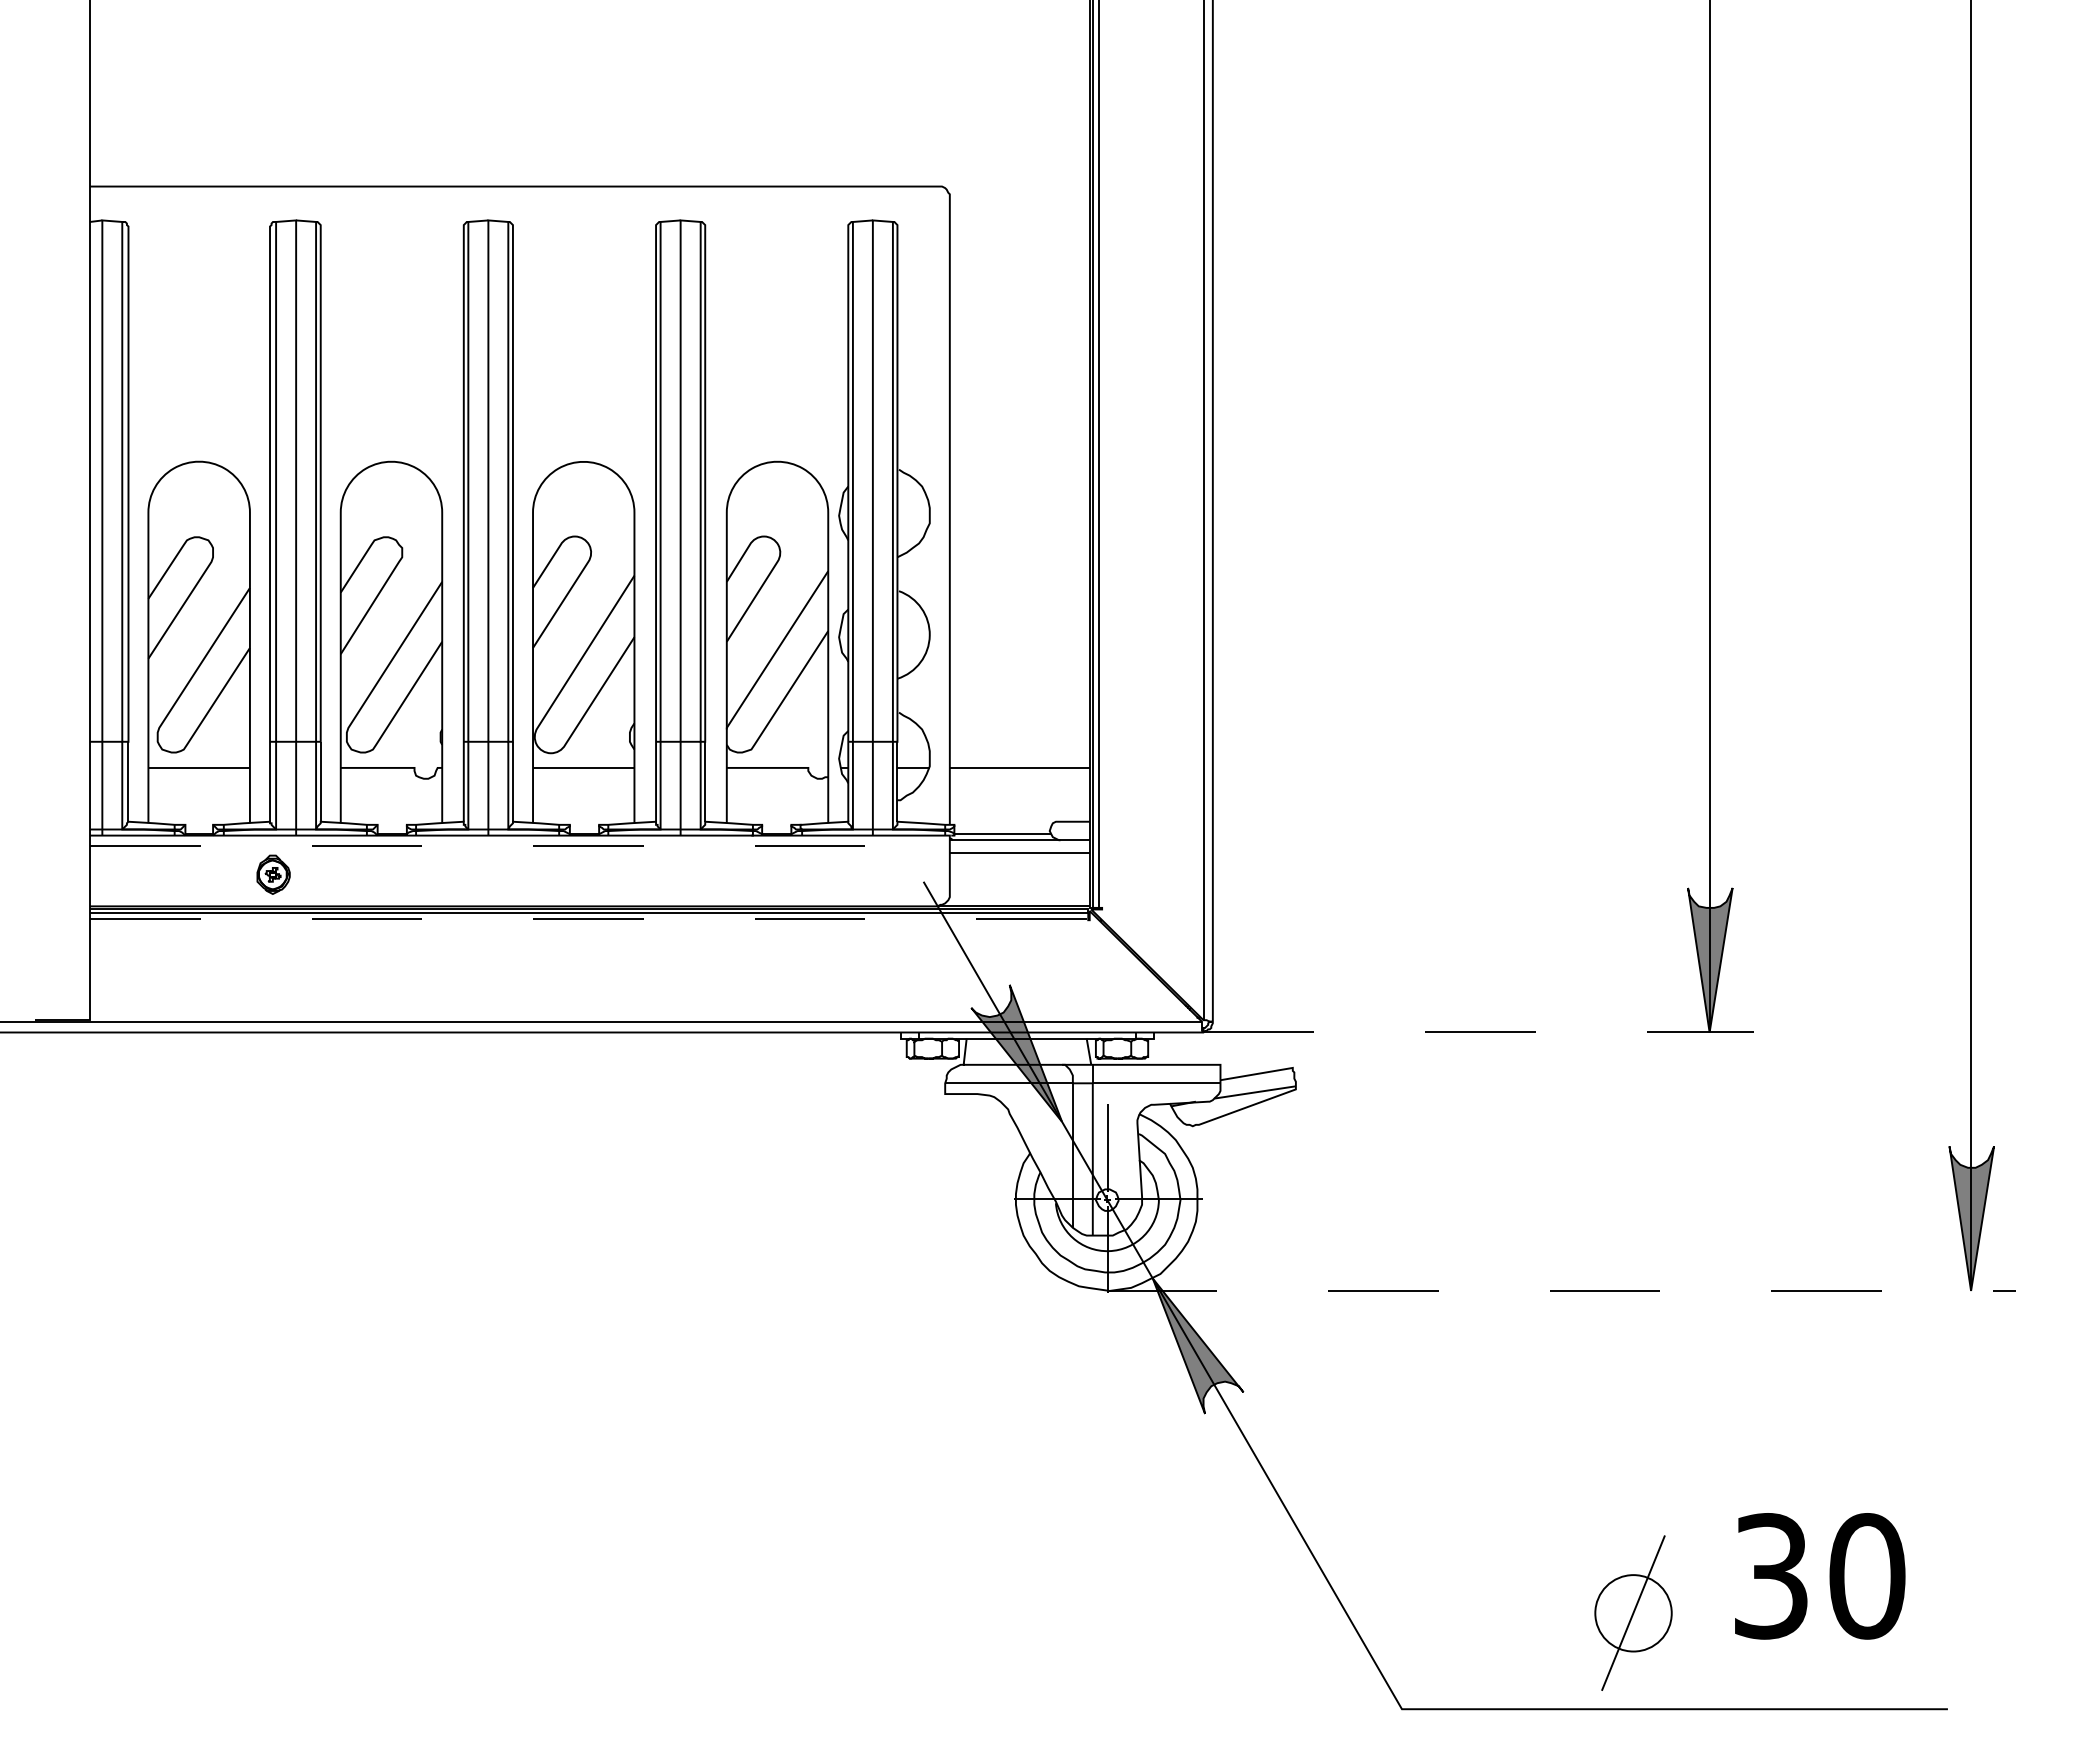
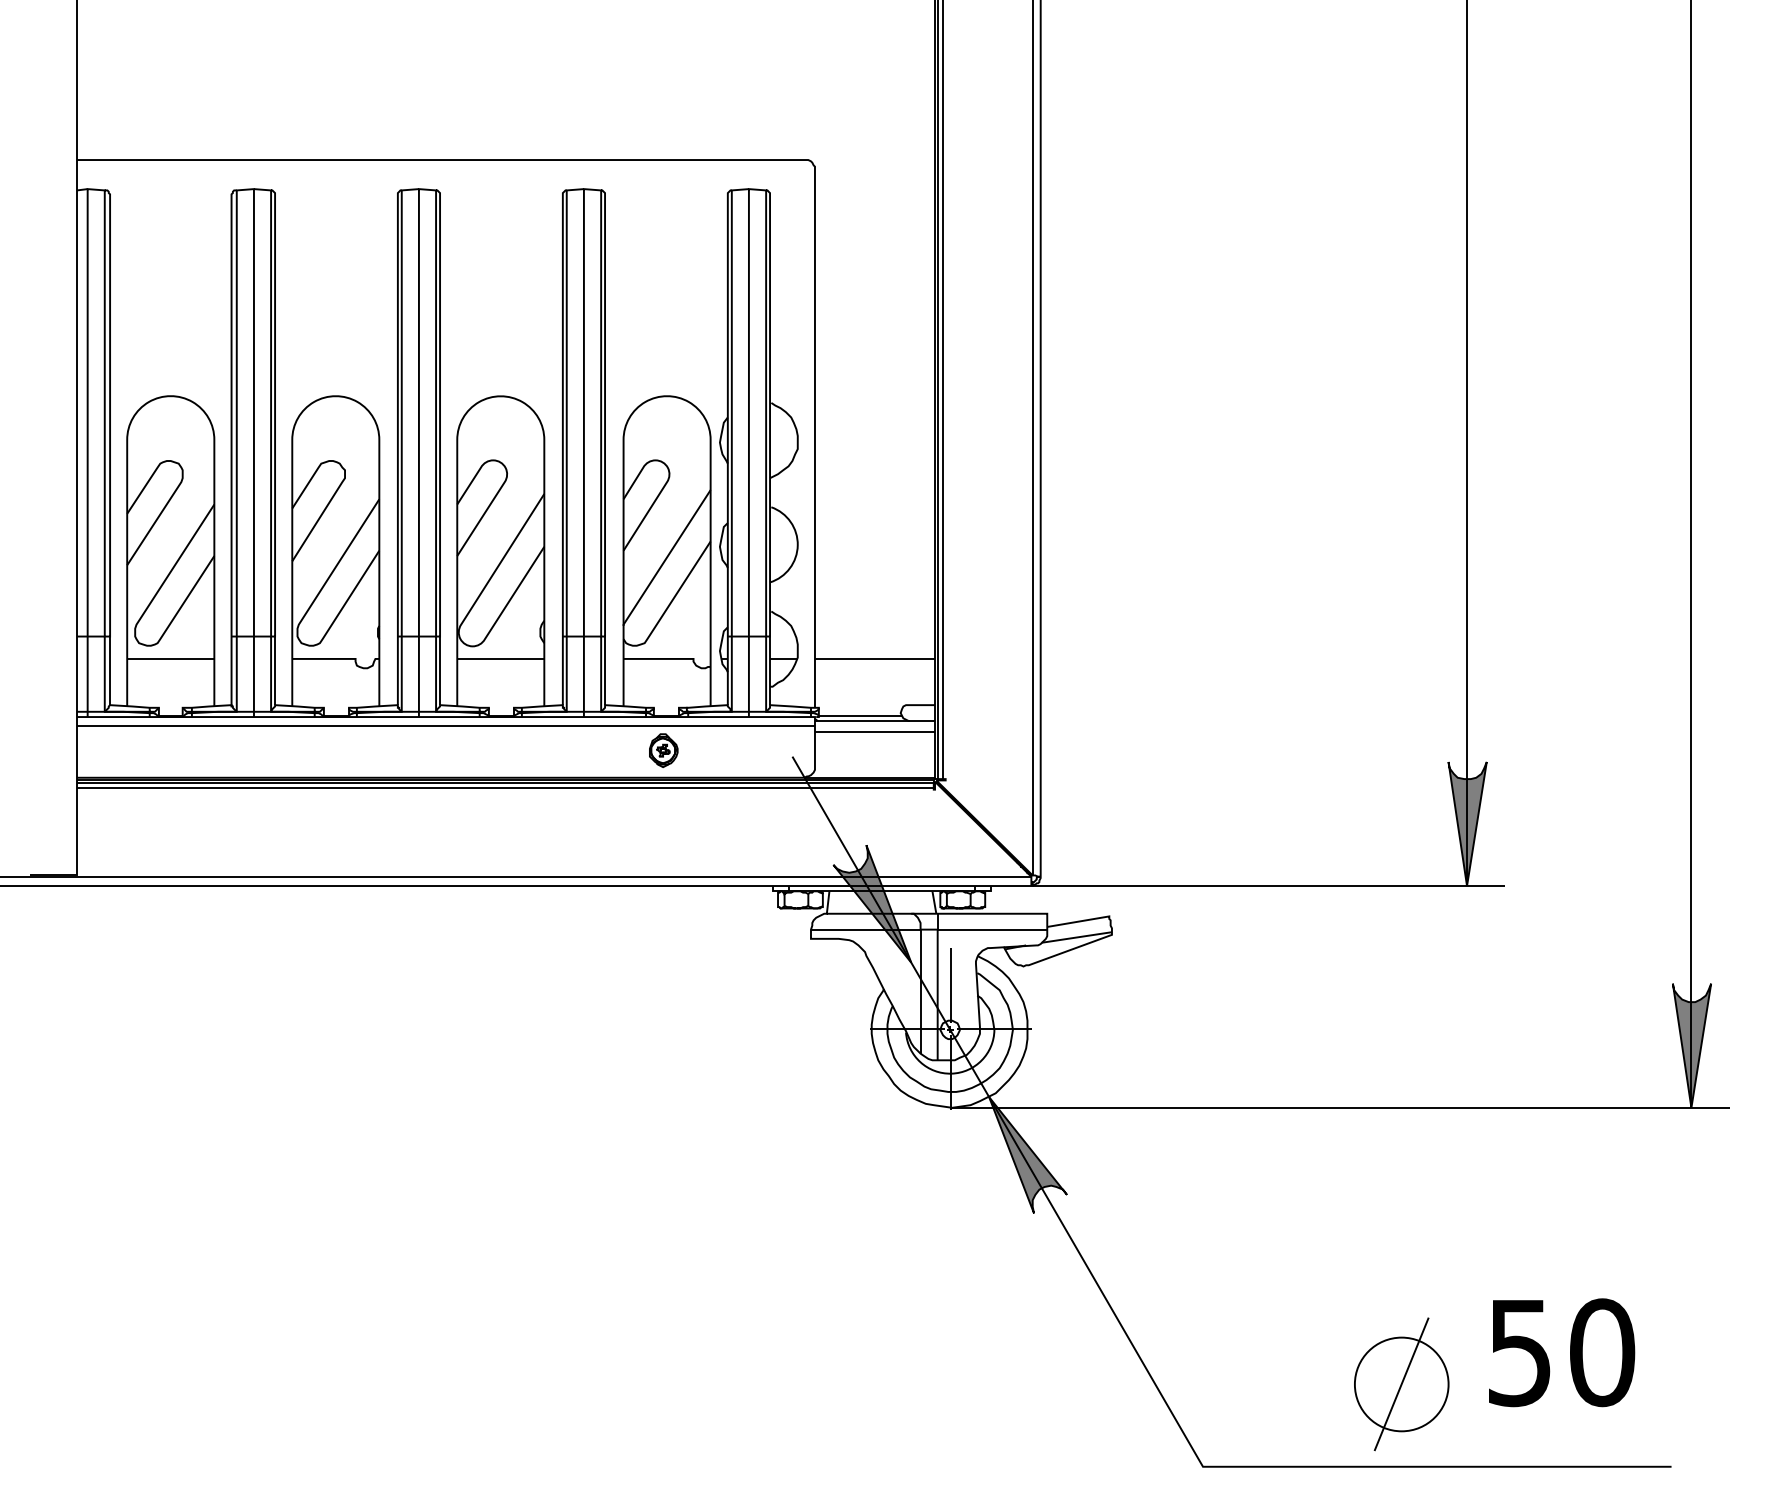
line: (519, 846) -> (445, 726), dashed -> solid
part: (273, 874) -> (663, 750), moved
line: (589, 918) -> (505, 788), dashed -> solid
line: (1479, 1032) -> (1269, 886), dashed -> solid
line: (1561, 1290) -> (1339, 1107), dashed -> solid
text: (1771, 1576) -> (1520, 1352), 30 -> 50
circle: (1633, 1612) -> (1401, 1383), size x1.43

